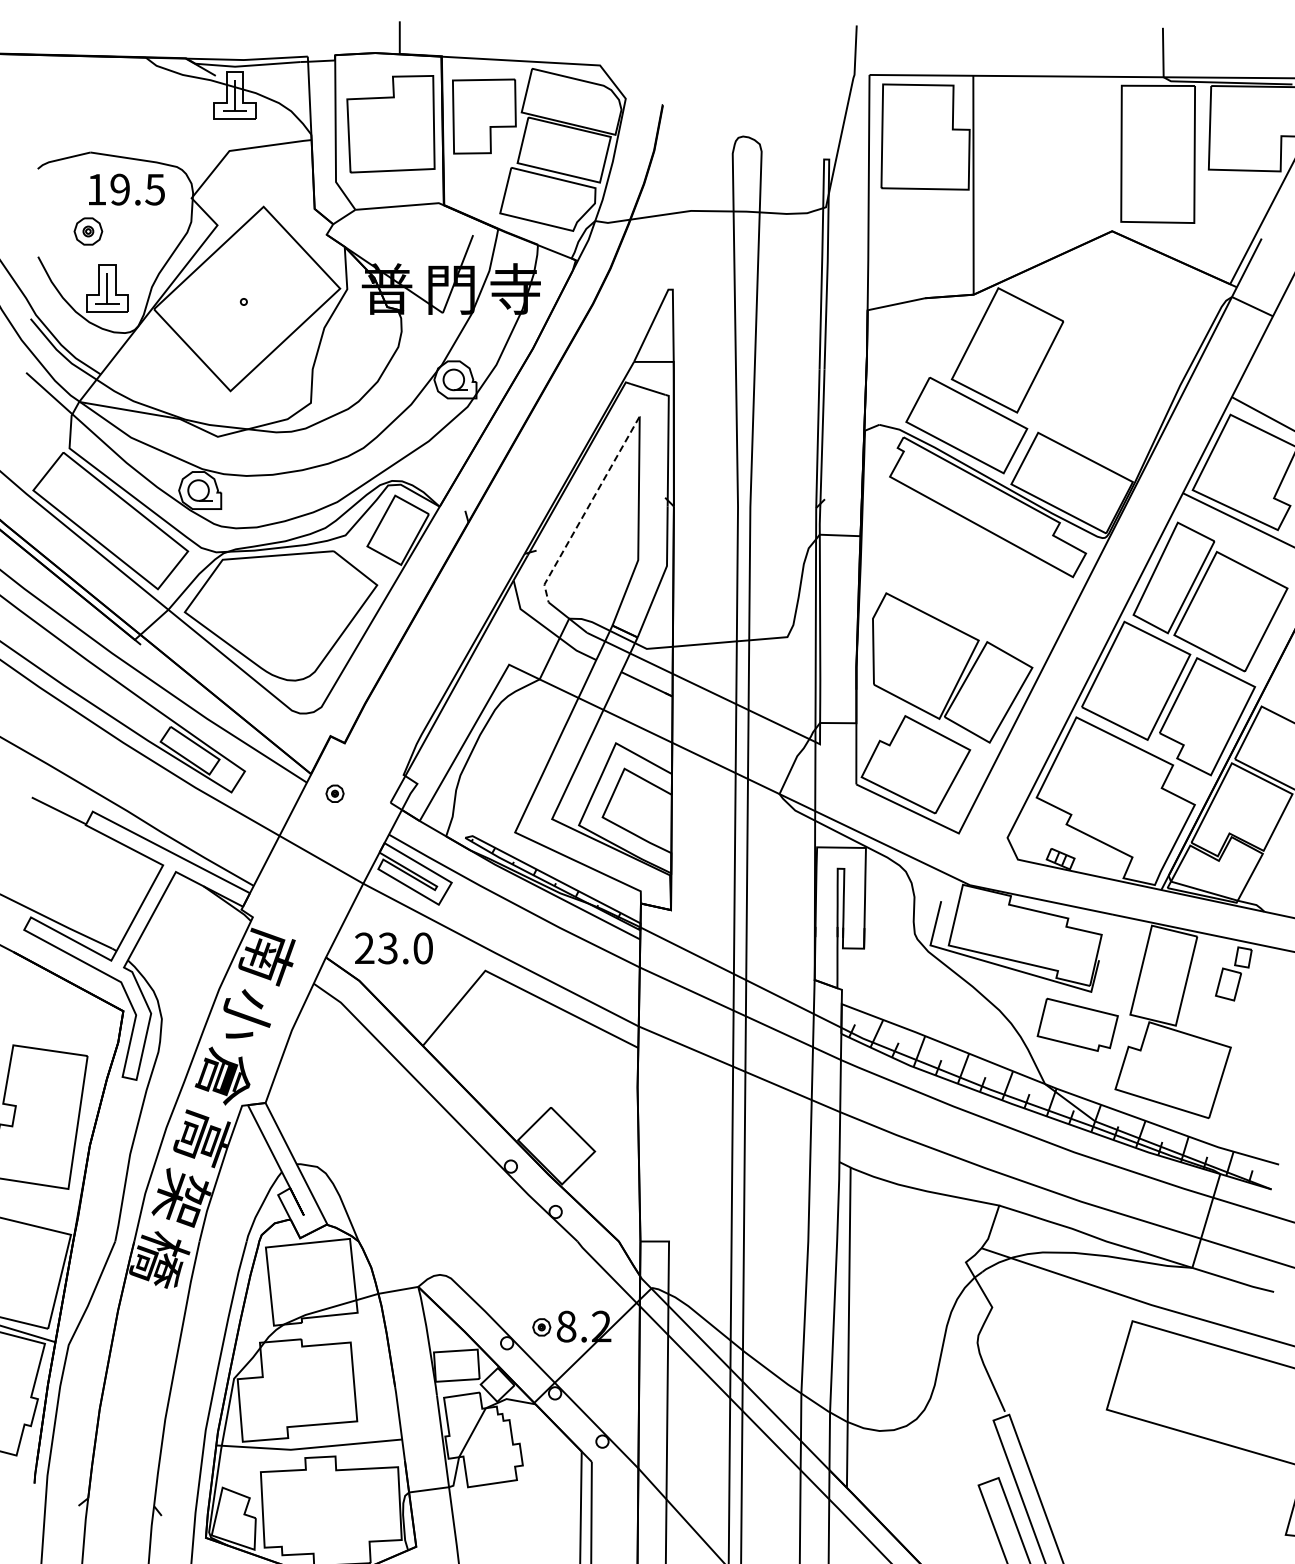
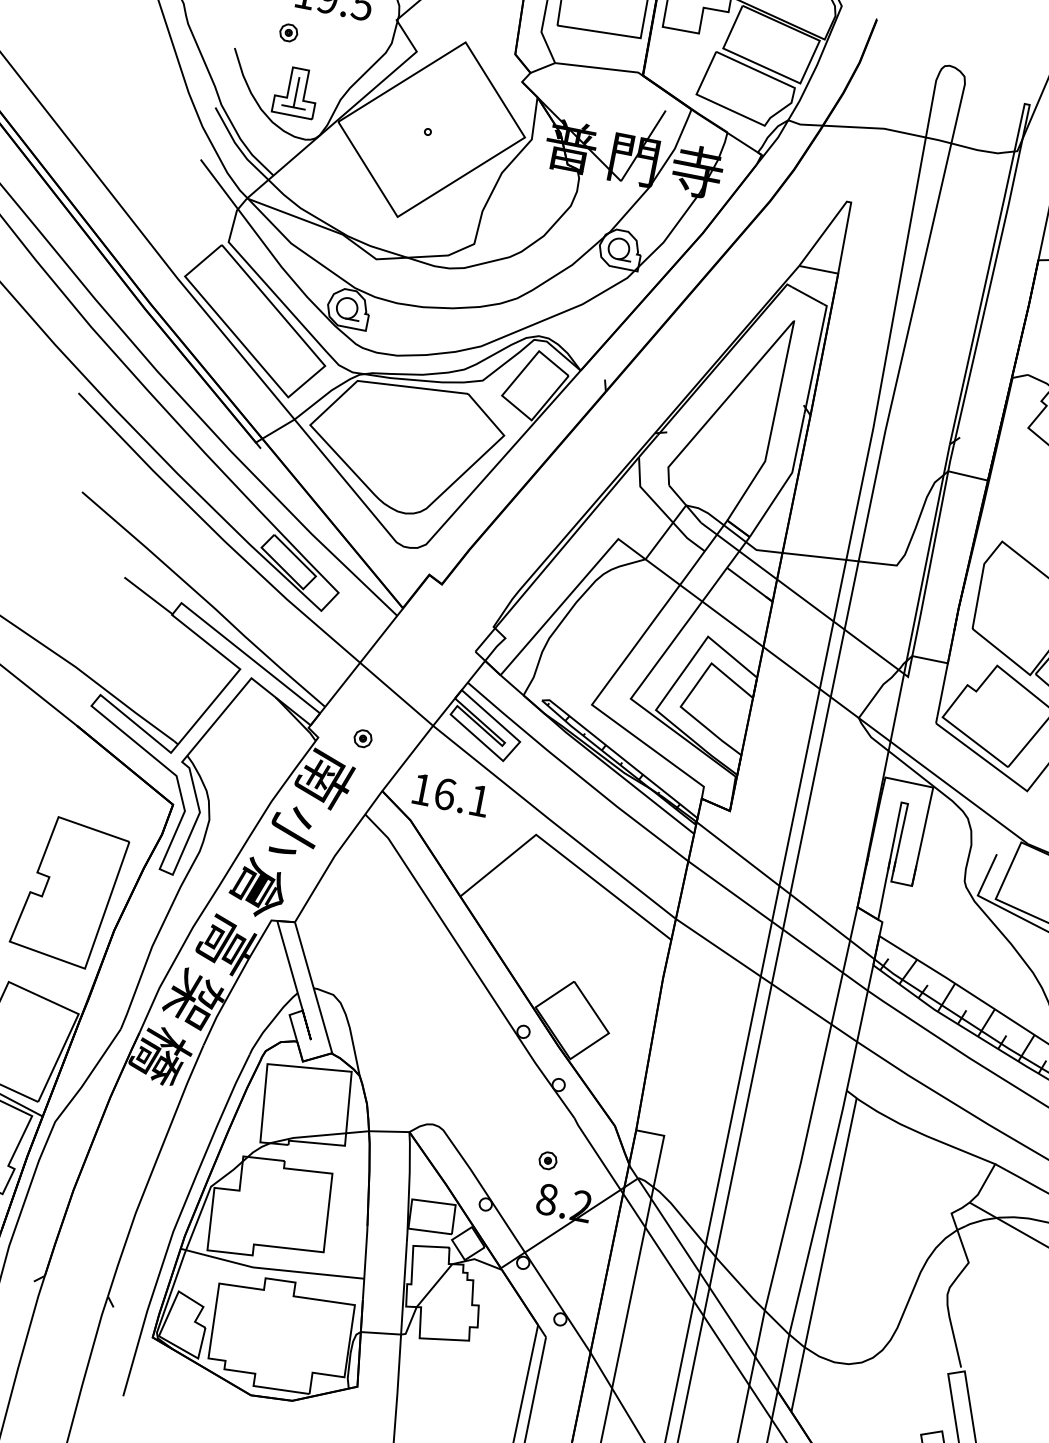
part: (87, 231) -> (288, 32), size x0.62
line: (586, 509) -> (724, 401), dashed -> solid
part: (334, 793) -> (362, 738), moved
text: (393, 948) -> (450, 795), 23.0 -> 16.1
part: (541, 1327) -> (547, 1160), moved

